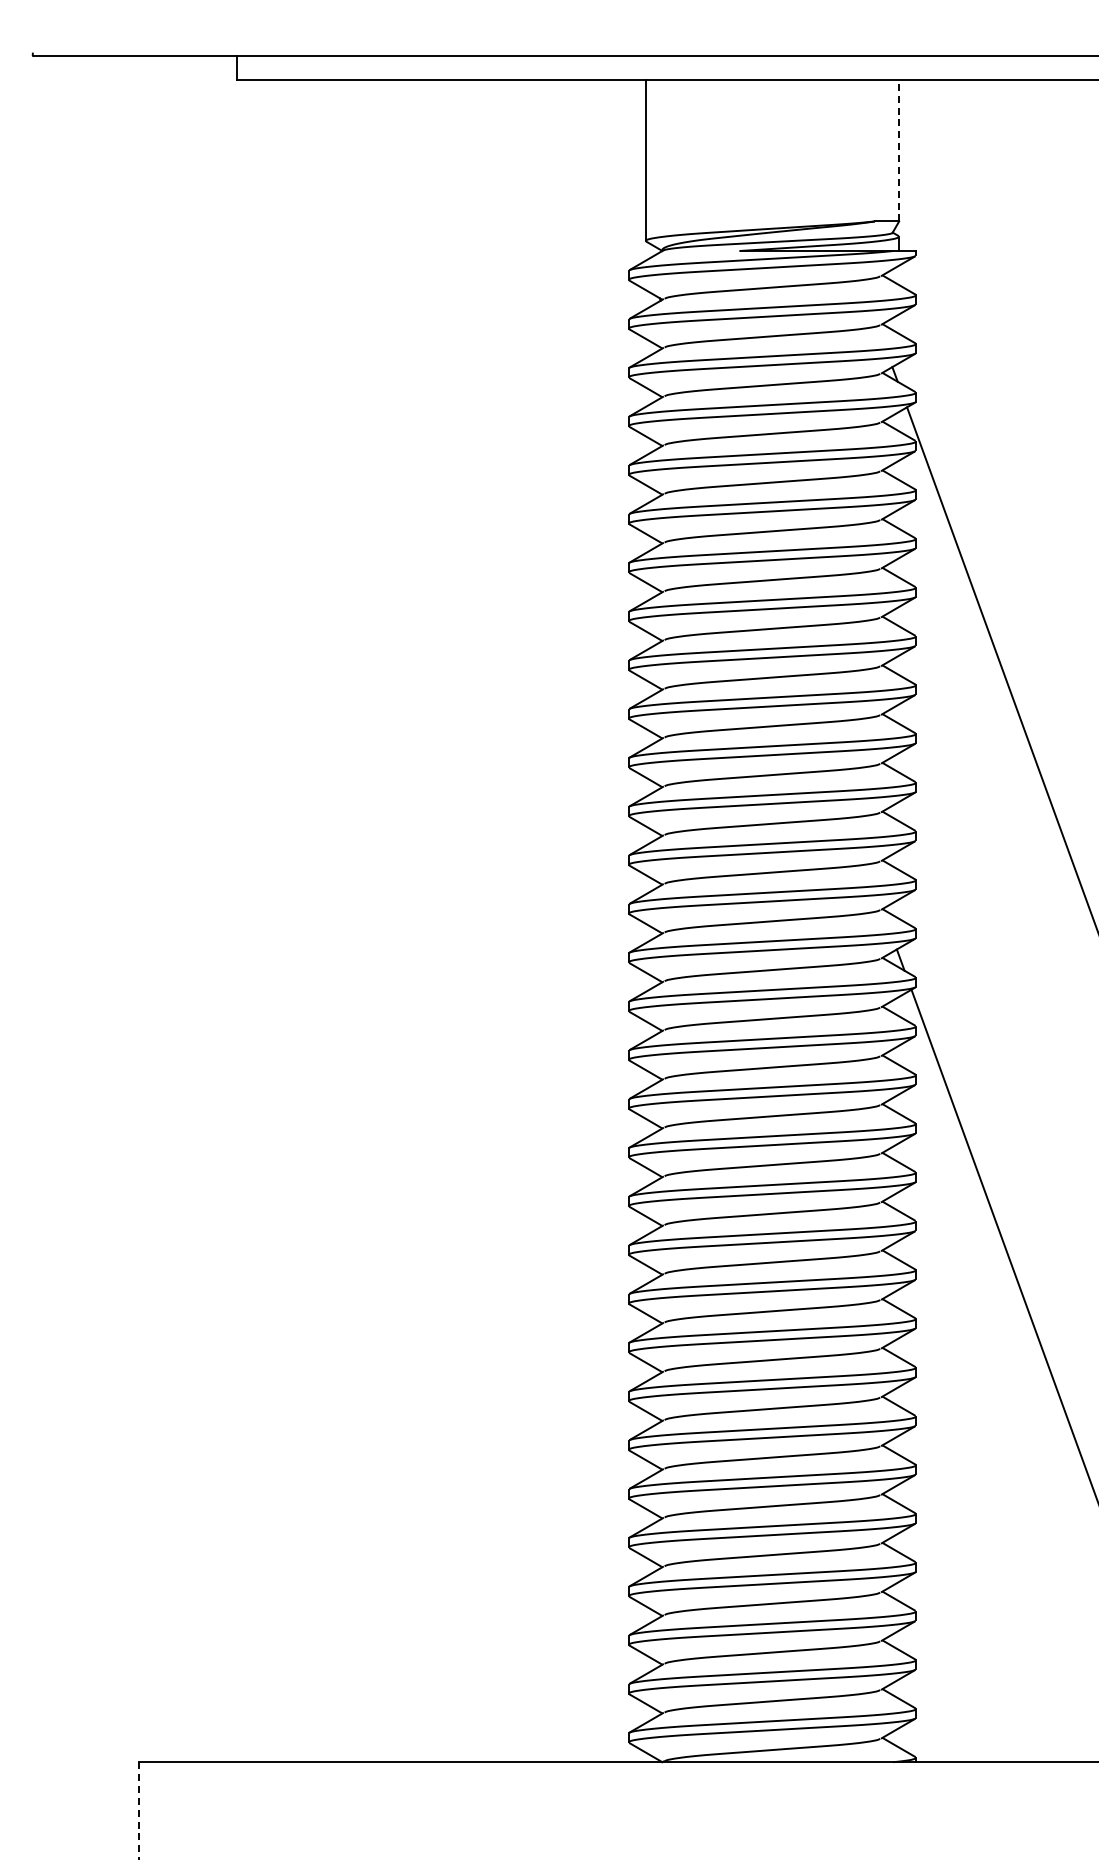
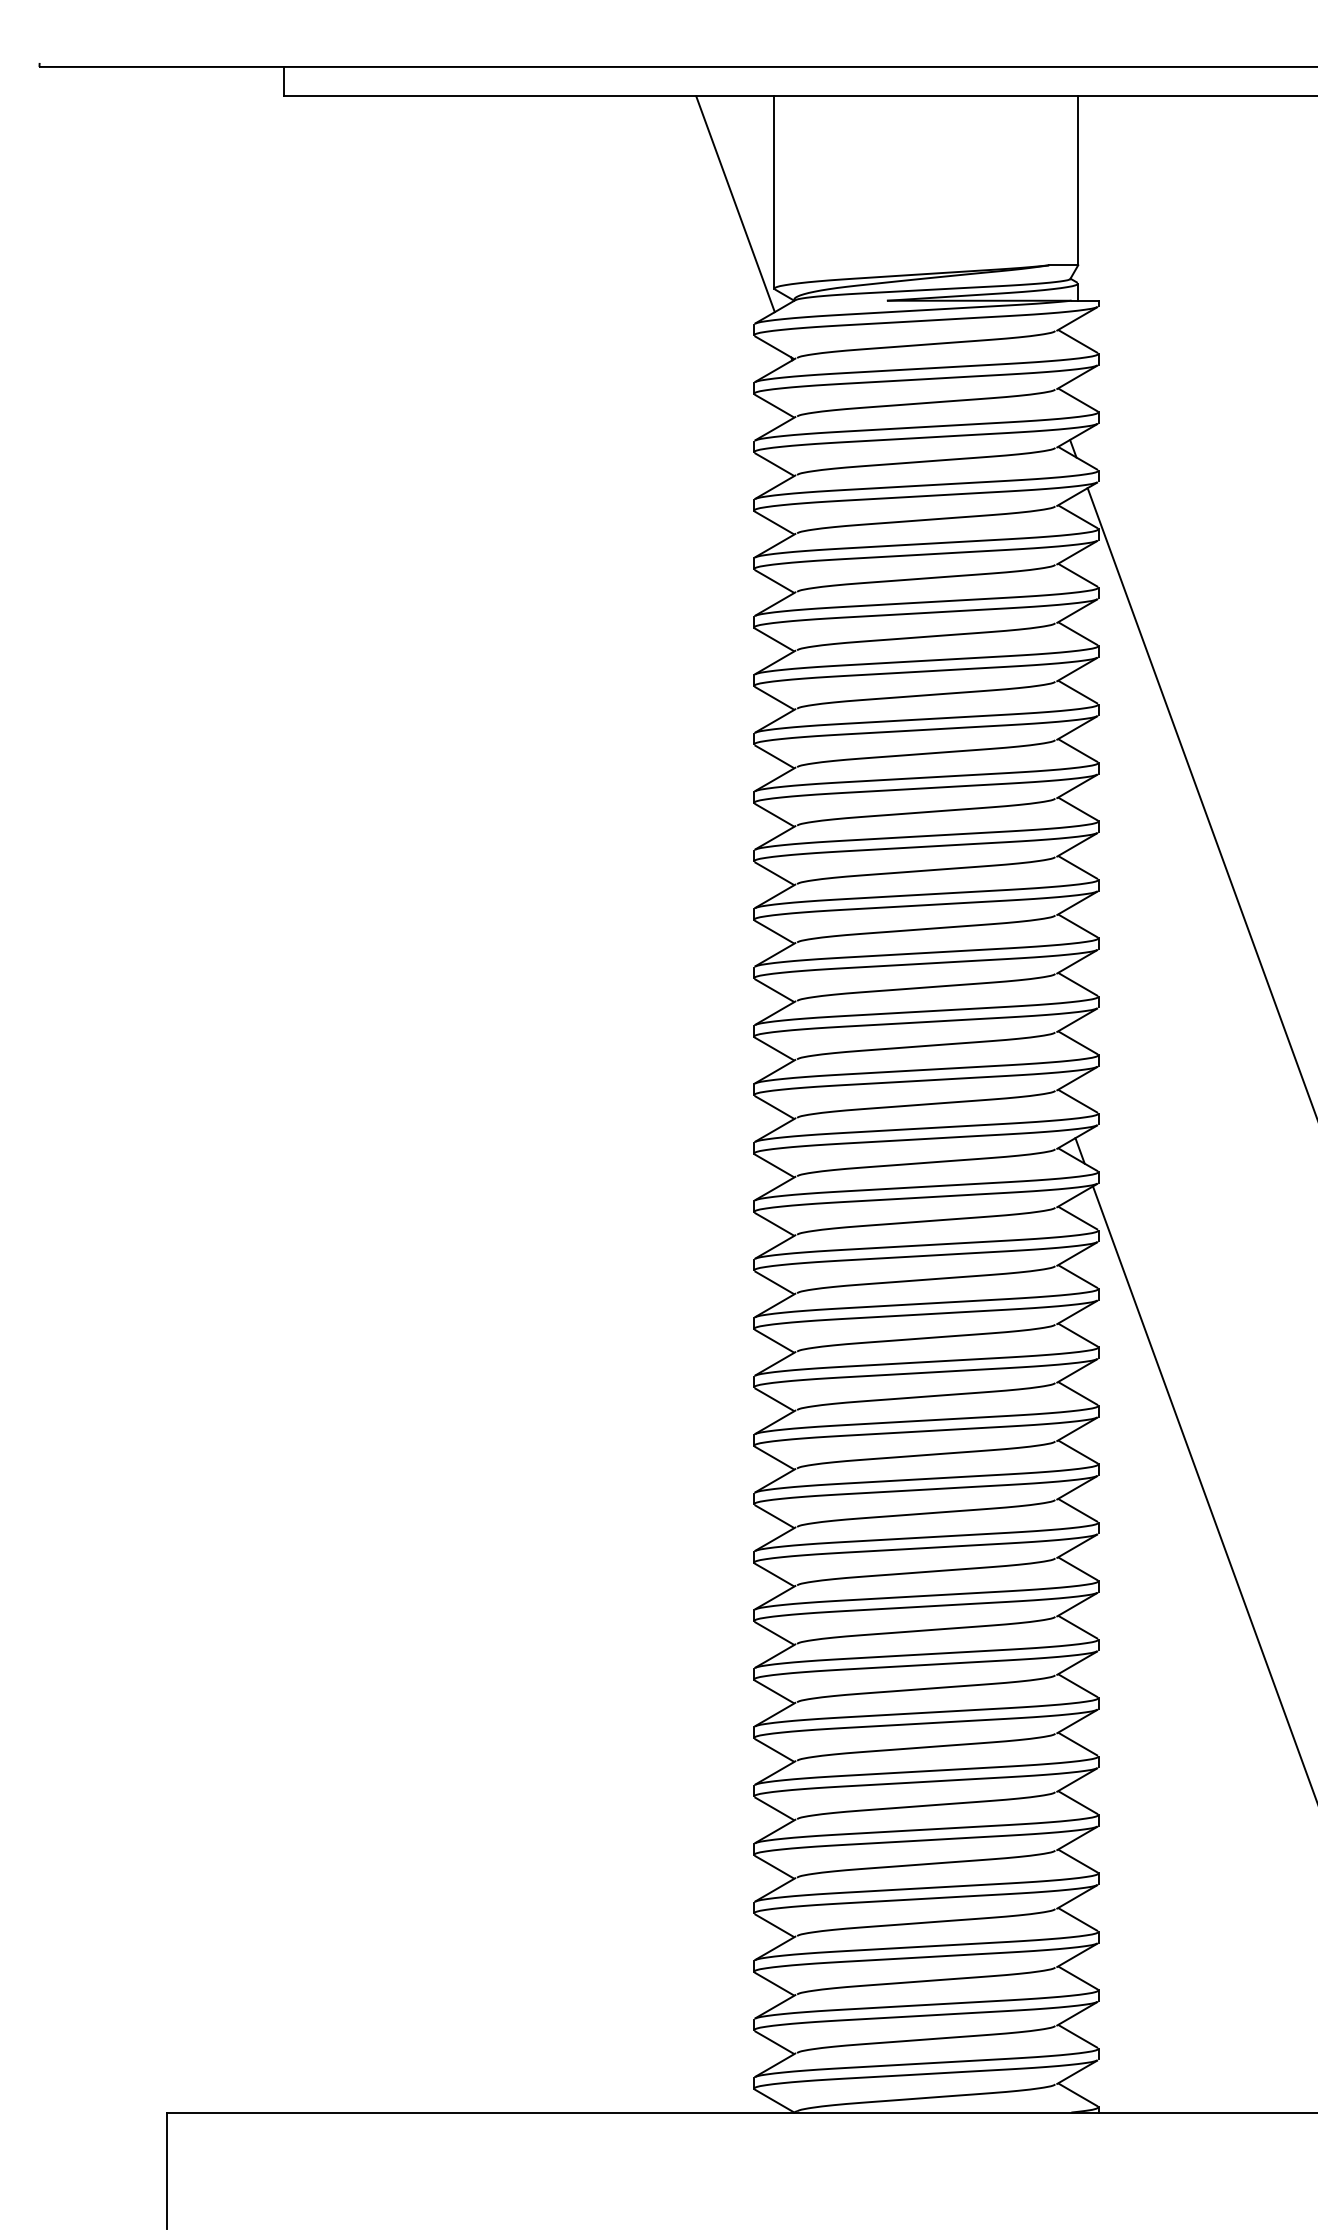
line: (899, 150) -> (1078, 180), dashed -> solid
line: (613, 170) -> (735, 204), added
line: (139, 1810) -> (167, 2170), dashed -> solid

